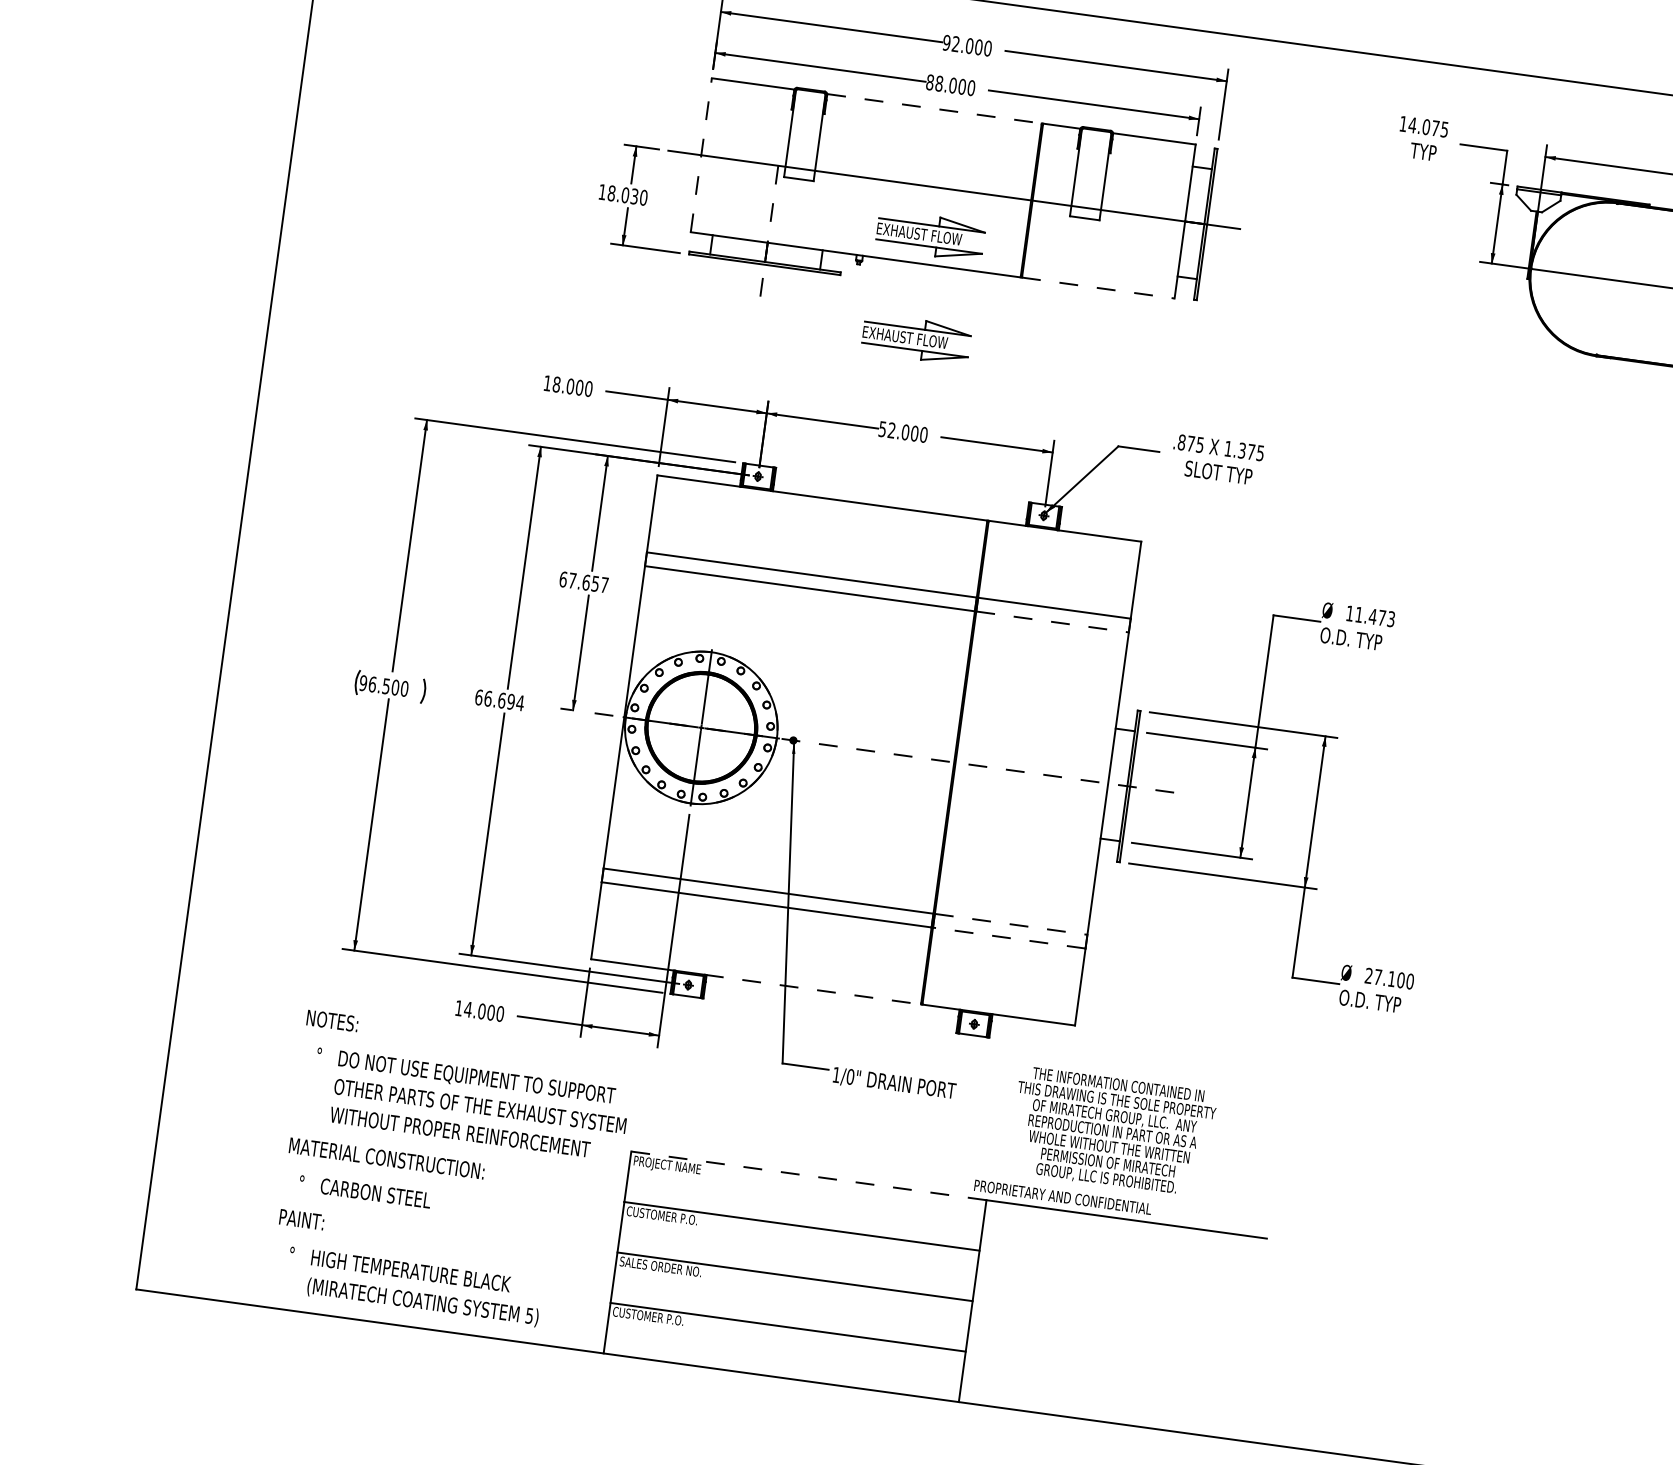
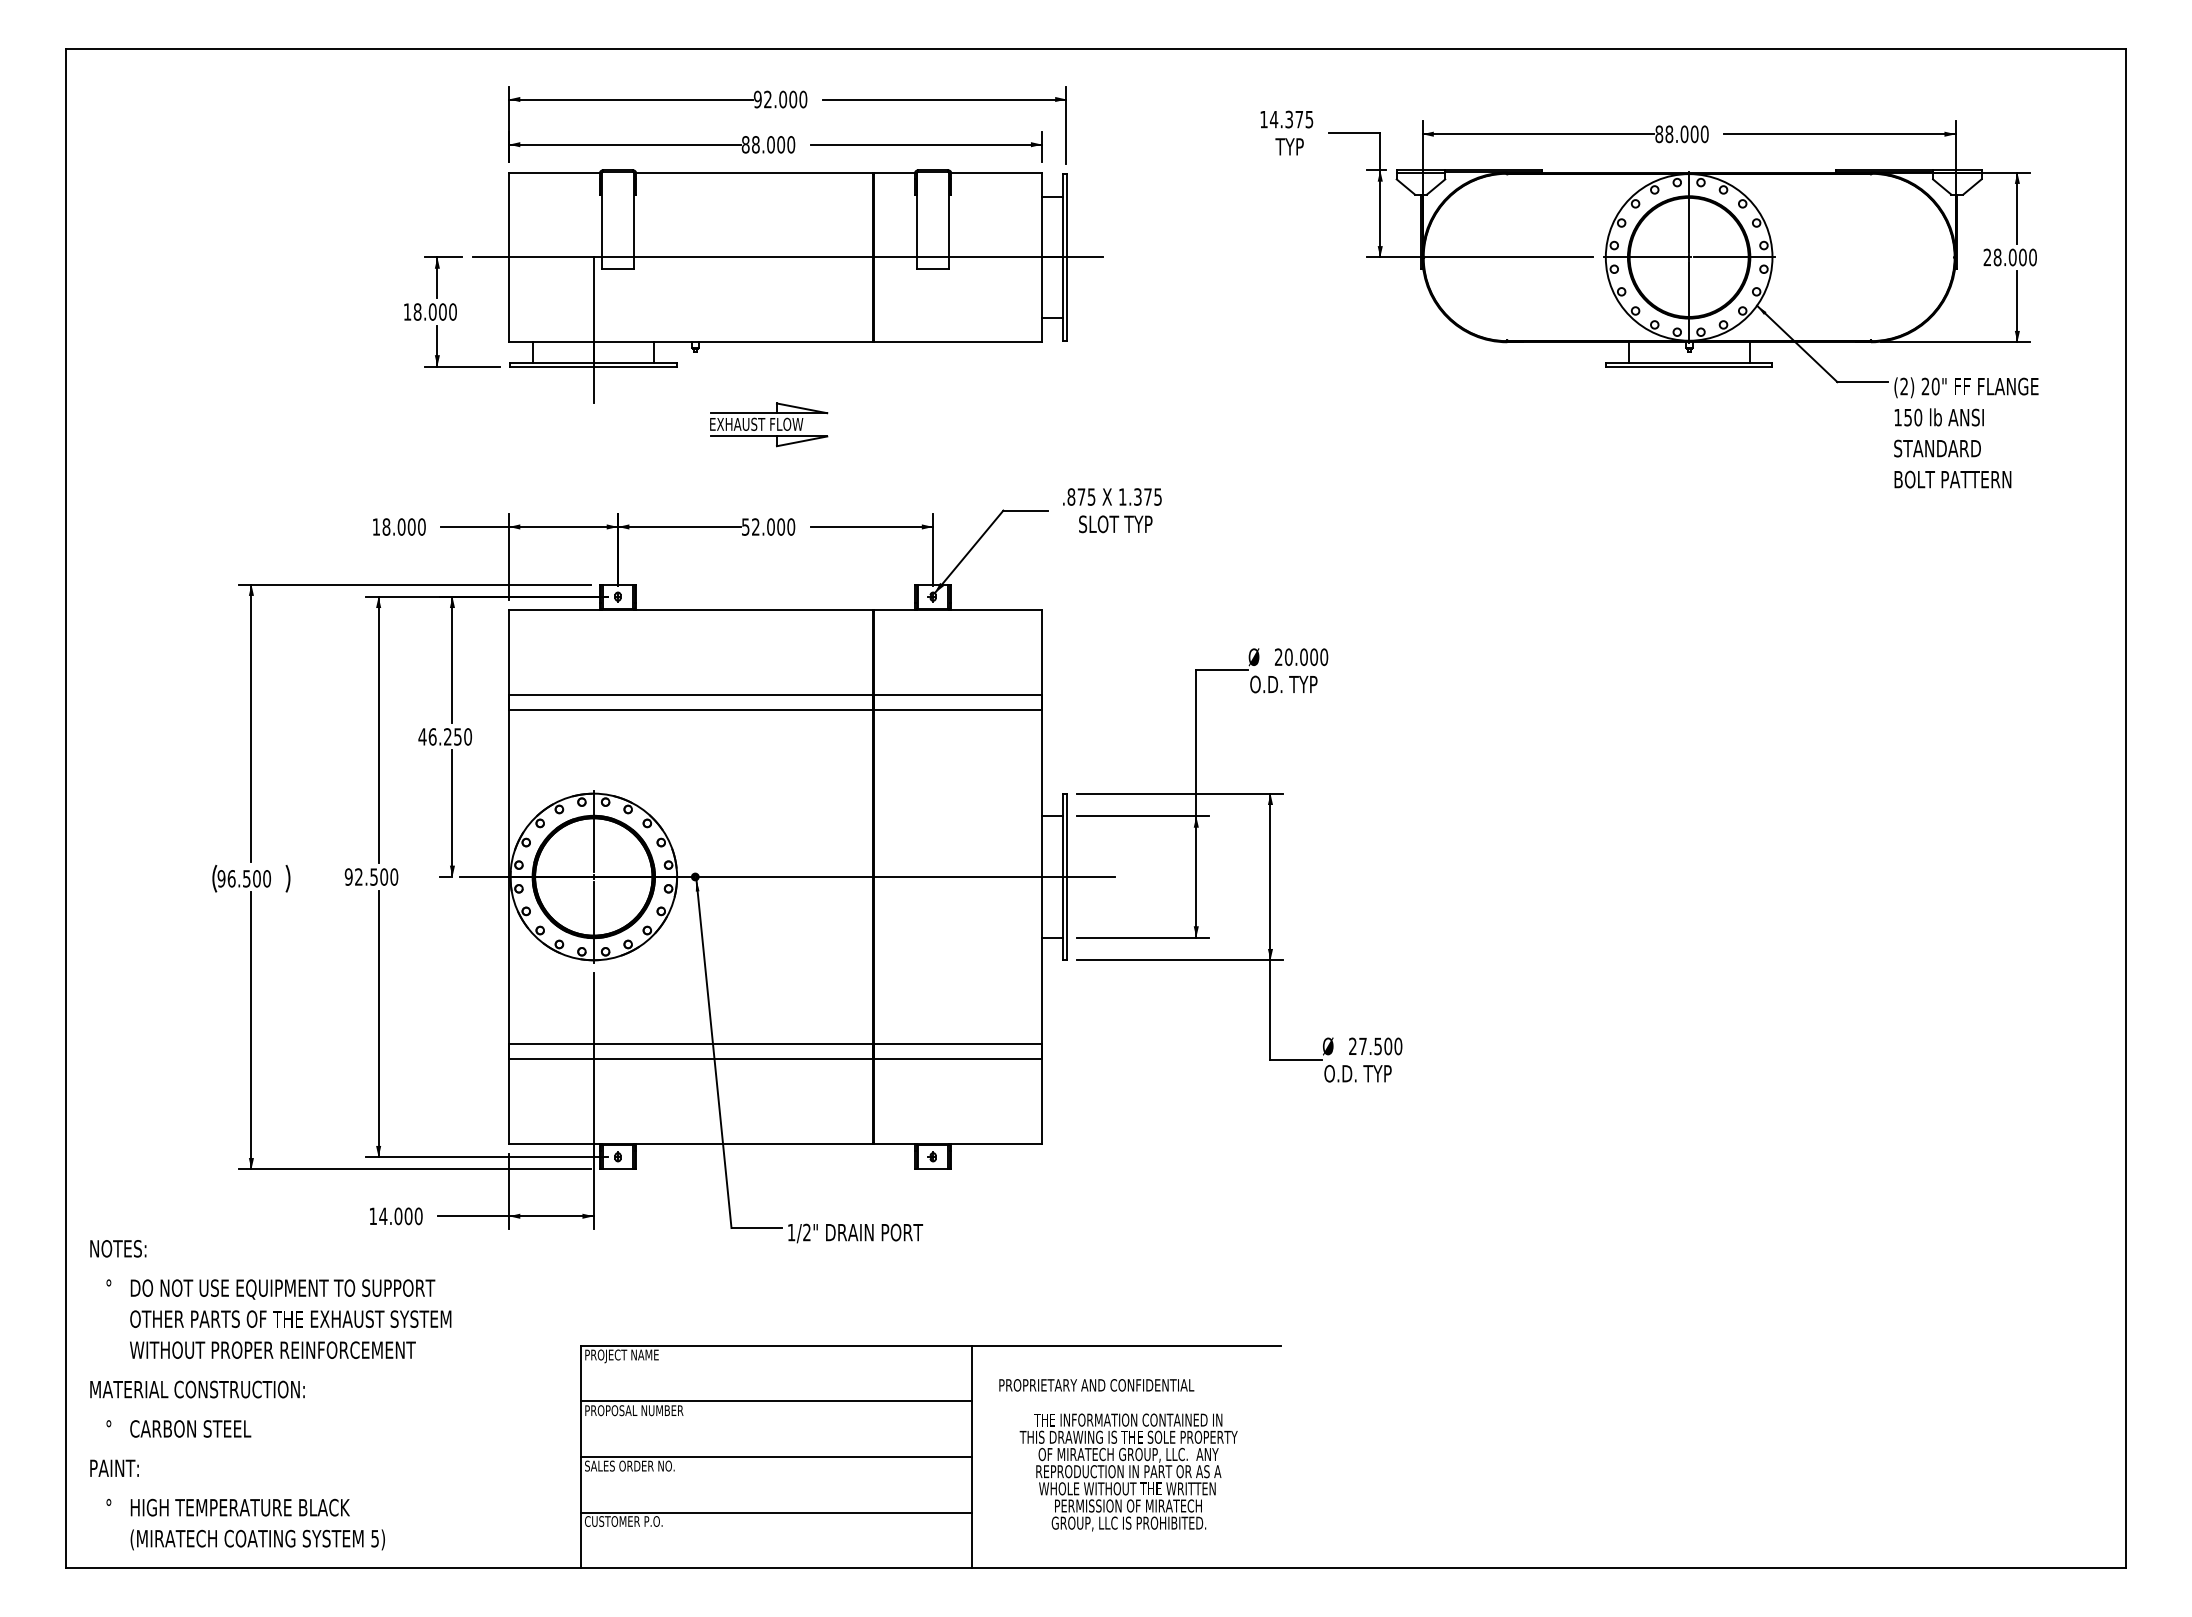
line: (934, 108) -> (754, 172), dashed -> solid
text: (1426, 127) -> (1289, 119), 14.075 -> 14.375
line: (700, 155) -> (508, 257), dashed -> solid
text: (634, 196) -> (442, 311), 18.030 -> 18.000
line: (768, 232) -> (593, 330), dashed -> solid
part: (931, 235) -> (769, 310), removed
line: (1098, 288) -> (958, 342), dashed -> solid
text: (583, 581) -> (444, 736), 67.657 -> 46.250
text: (1370, 615) -> (1301, 656), 11.473 -> 20.000
line: (1052, 622) -> (958, 710), dashed -> solid
text: (499, 699) -> (371, 876), 66.694 -> 92.500
line: (877, 751) -> (787, 876), dashed -> solid
line: (1011, 924) -> (958, 1043), dashed -> solid
line: (1008, 937) -> (957, 1058), dashed -> solid
text: (1391, 979) -> (1377, 1046), 27.100 -> 27.500
line: (813, 989) -> (753, 1143), dashed -> solid
text: (850, 1076) -> (806, 1232), 1/0" -> 1/2"
text: (1112, 1132) -> (1128, 1472), moved
text: (452, 1173) -> (270, 1395), moved
line: (808, 1175) -> (776, 1345), dashed -> solid
text: (1062, 1197) -> (1096, 1385), moved
text: (671, 1216) -> (633, 1410), CUSTOMER P.O. -> PROPOSAL NUMBER

